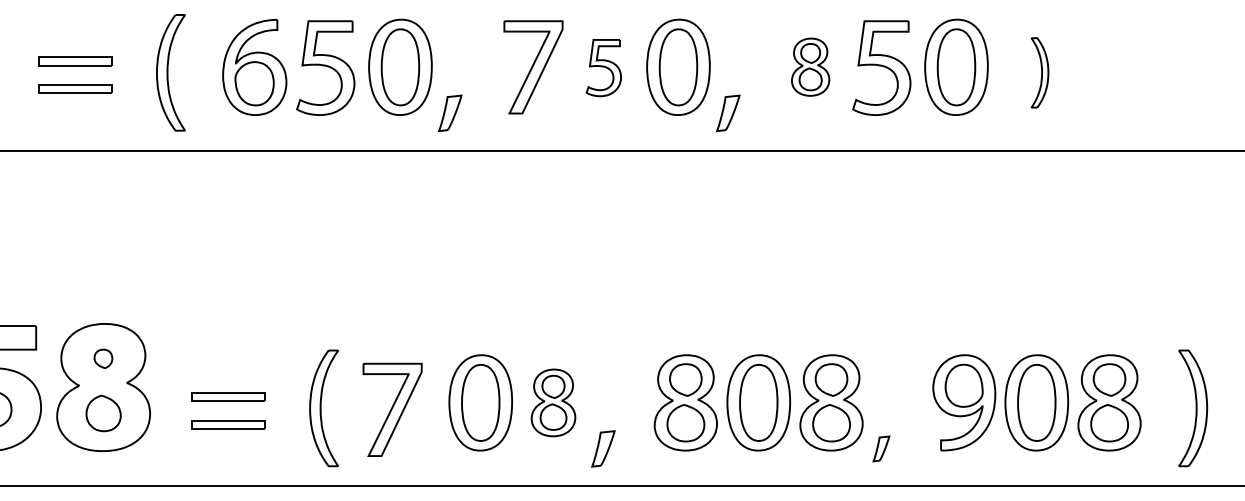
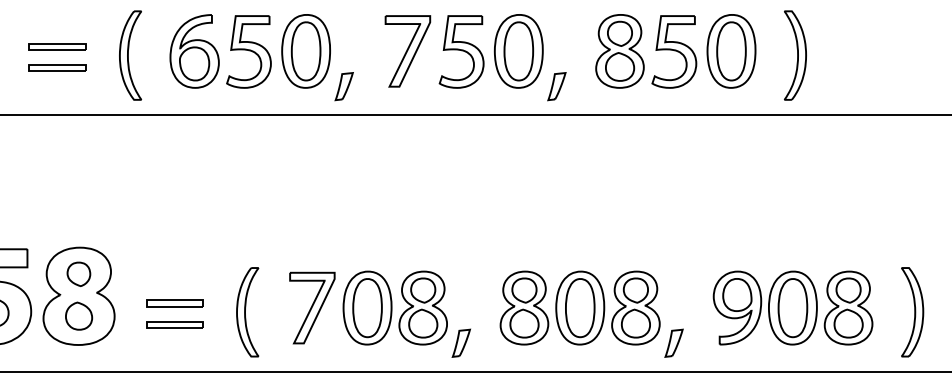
part: (810, 66) -> (619, 50), size x1.67
part: (603, 67) -> (461, 51), size x1.67
part: (1039, 72) -> (795, 55), size x1.67
part: (103, 358) -> (78, 274), size x1.67
part: (553, 402) -> (423, 307), size x1.43
part: (392, 409) -> (312, 307), moved
part: (881, 448) -> (674, 342), size x1.43

